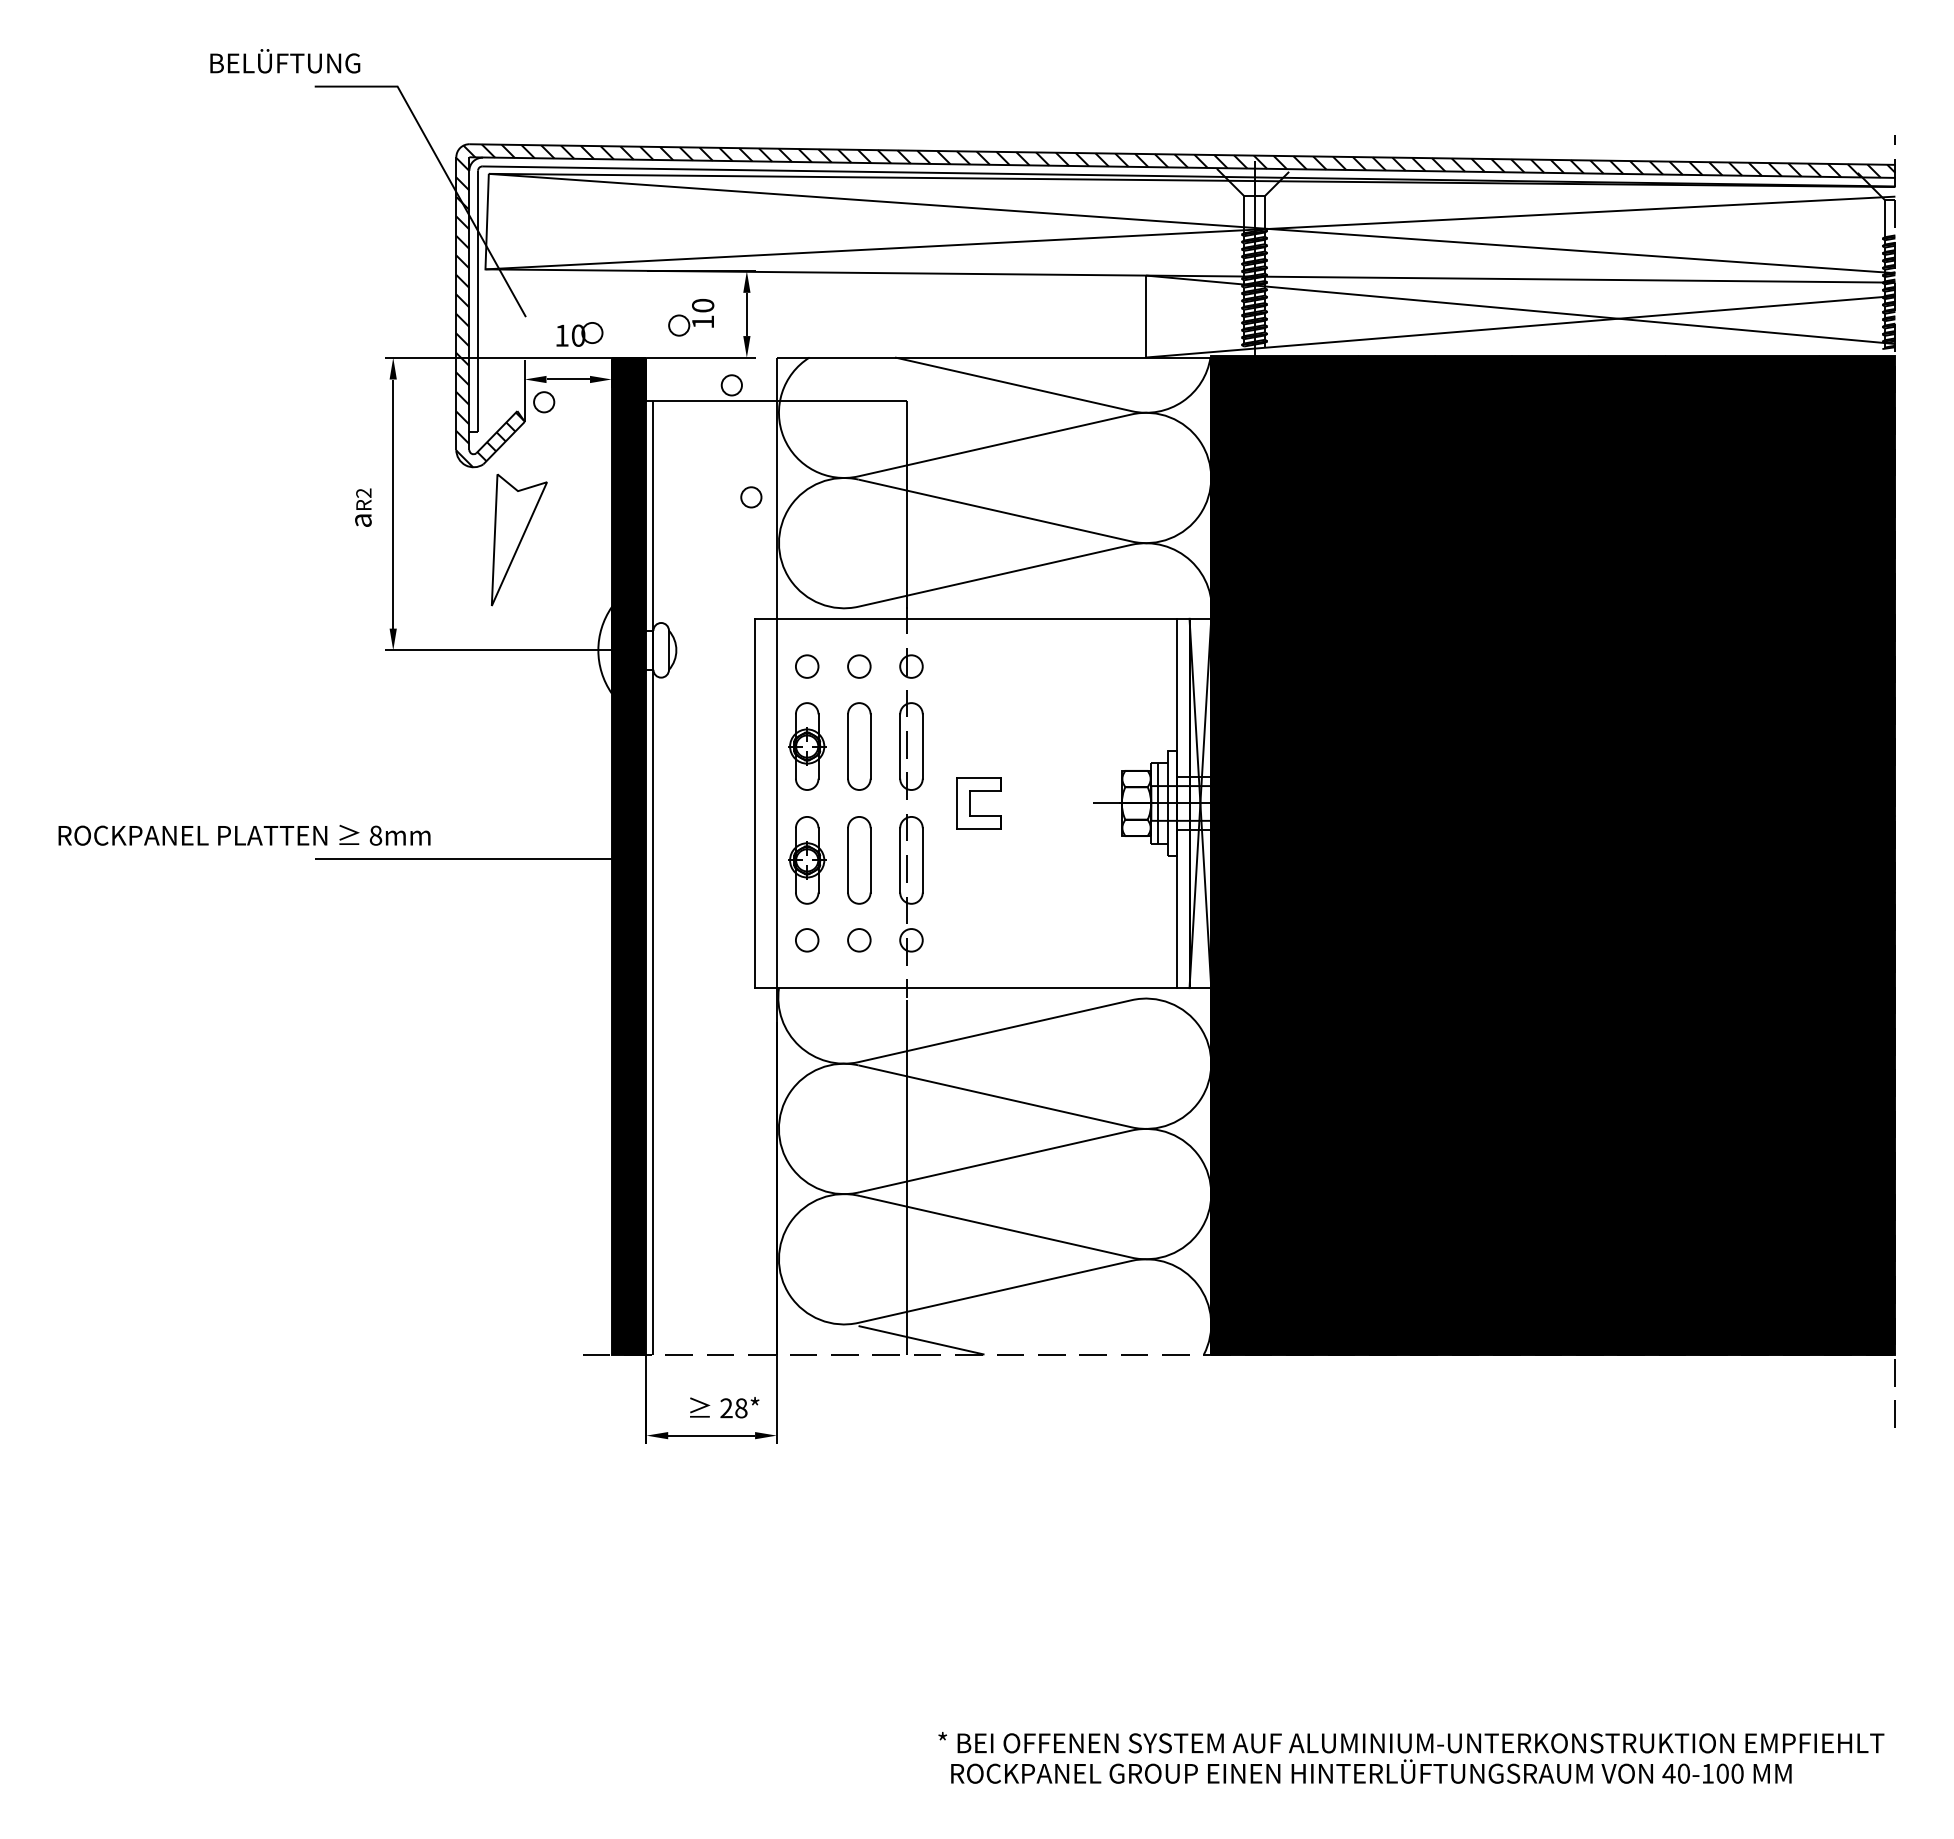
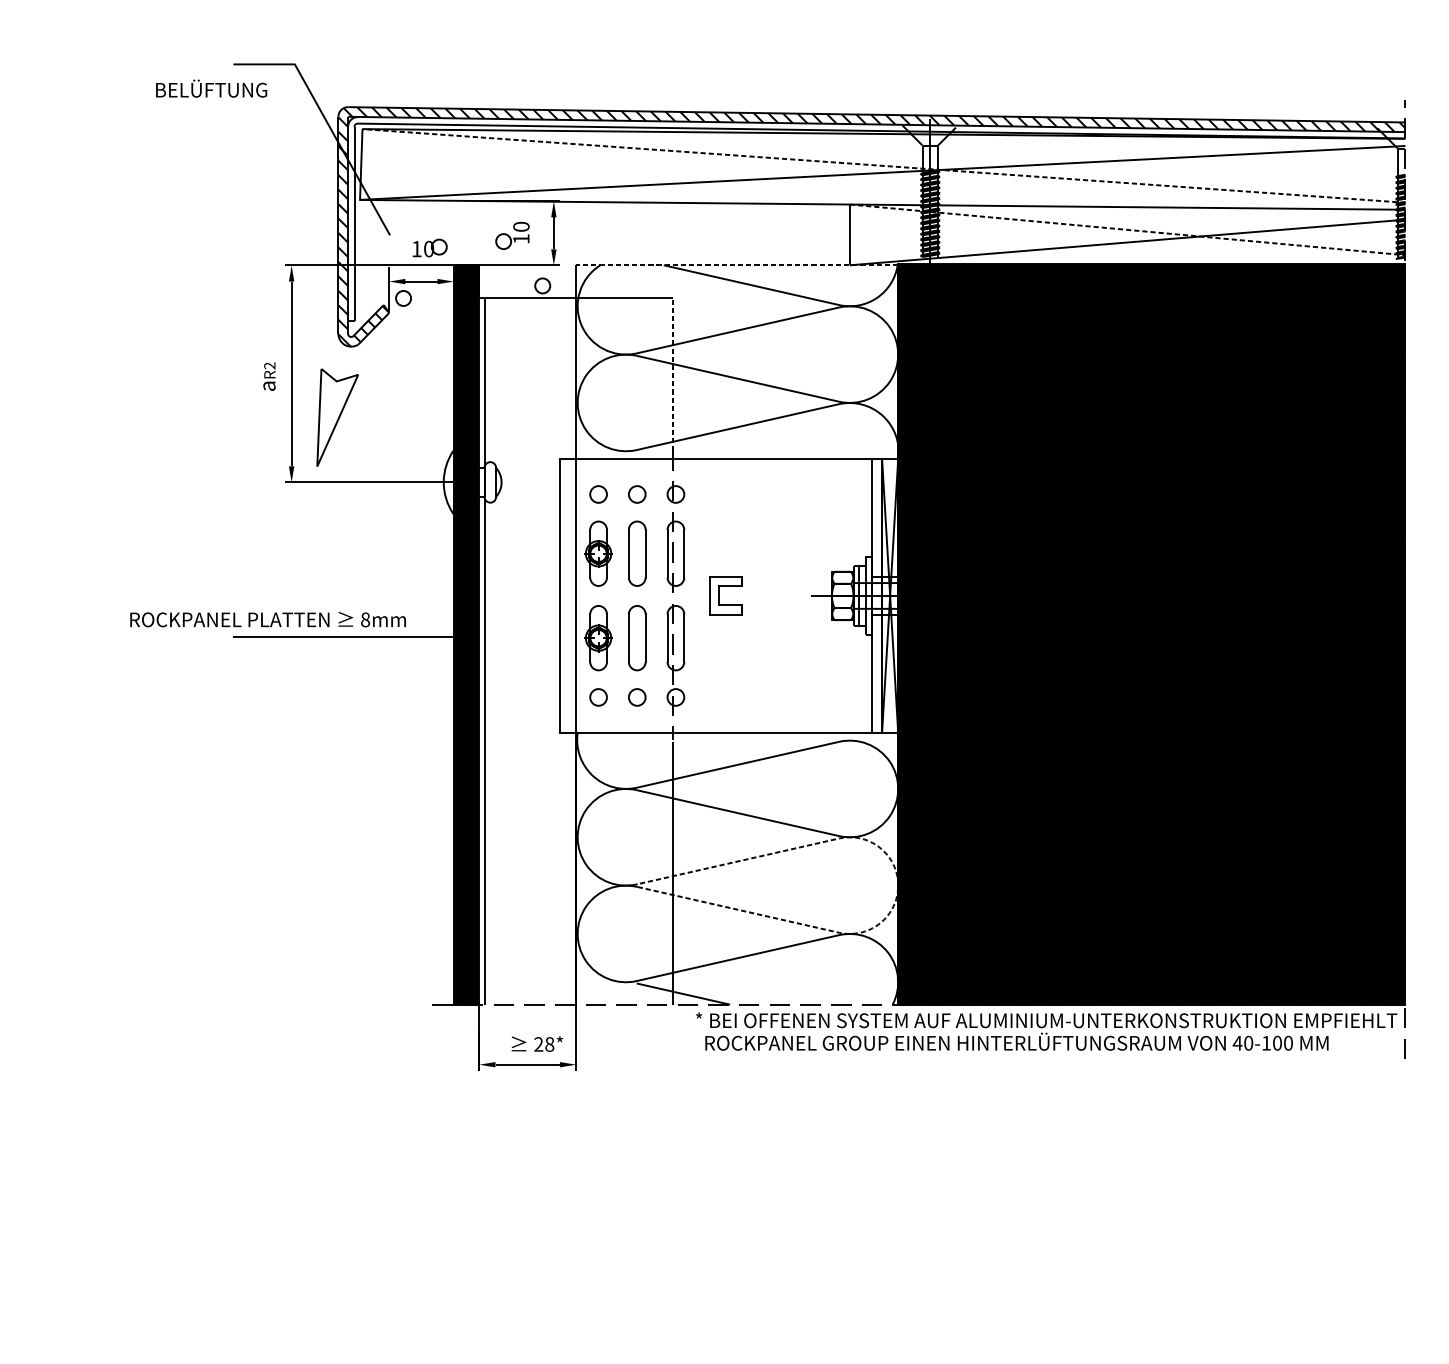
text: (285, 61) -> (211, 88), moved
line: (1191, 223) -> (883, 165), solid -> dashed
line: (1521, 309) -> (1128, 229), solid -> dashed
line: (993, 357) -> (736, 265), solid -> dashed
circle: (751, 497) -> (557, 369), removed
line: (907, 505) -> (672, 375), solid -> dashed
part: (519, 539) -> (337, 417), moved
text: (244, 834) -> (268, 618), moved
line: (1211, 1194) -> (898, 885), solid -> dashed
text: (1411, 1757) -> (1046, 1031), moved

